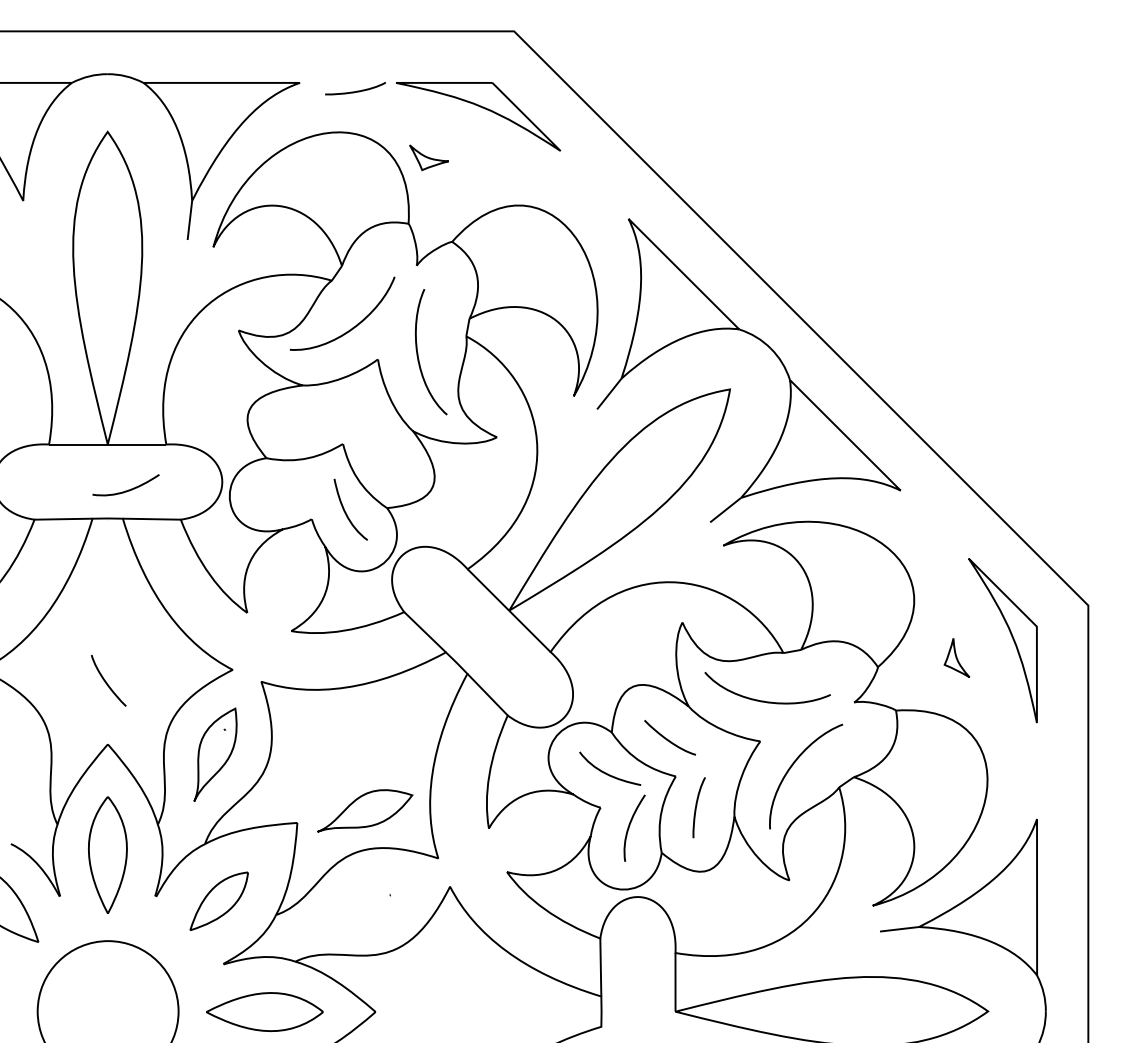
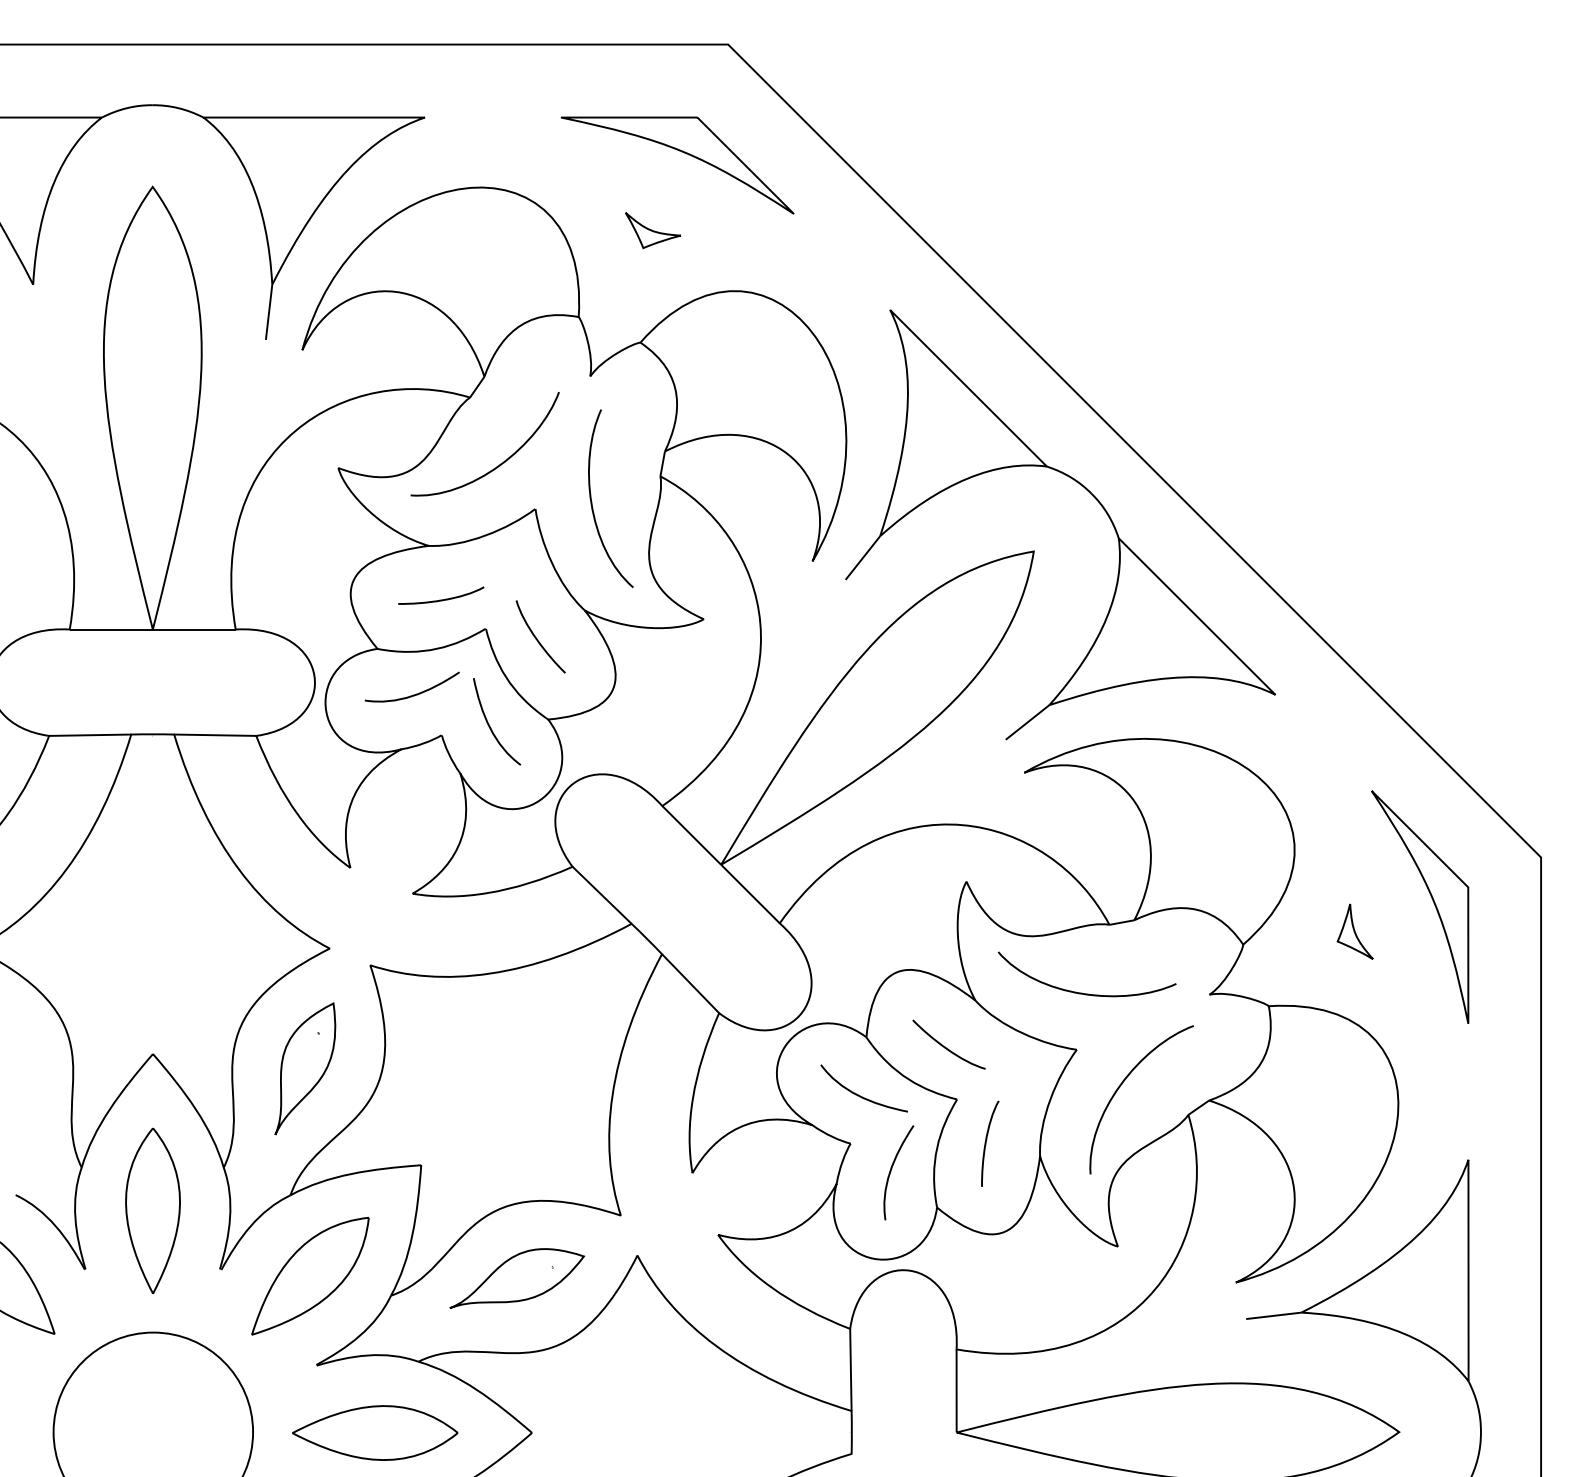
curve: (356, 90) -> (442, 598), moved
part: (428, 157) -> (652, 230), moved
curve: (128, 489) -> (415, 693), moved
curve: (106, 681) -> (537, 637), moved
part: (365, 810) -> (517, 1277), moved
part: (219, 901) -> (311, 1276), size x1.43

